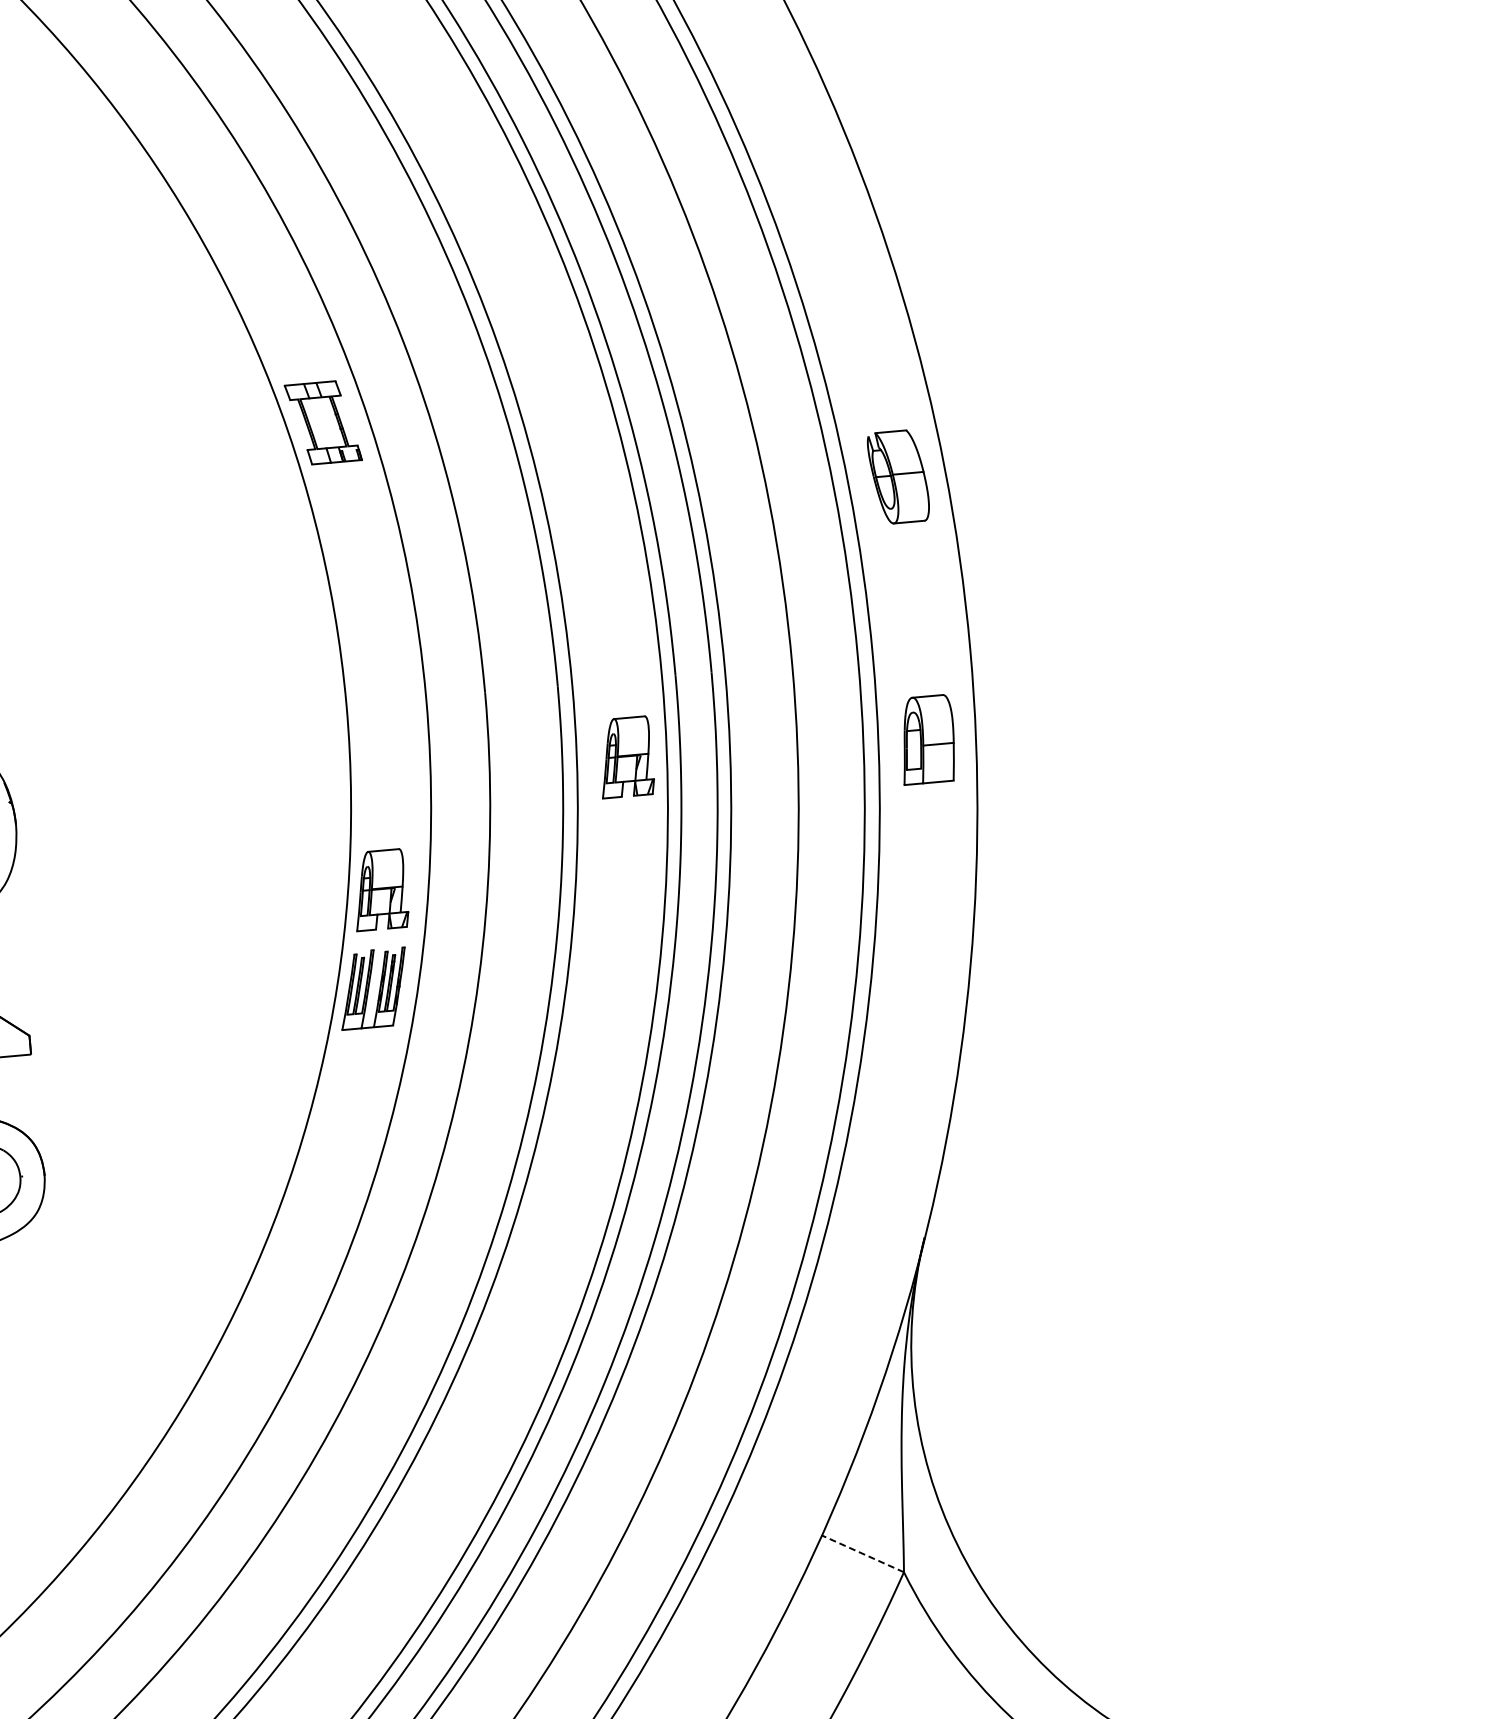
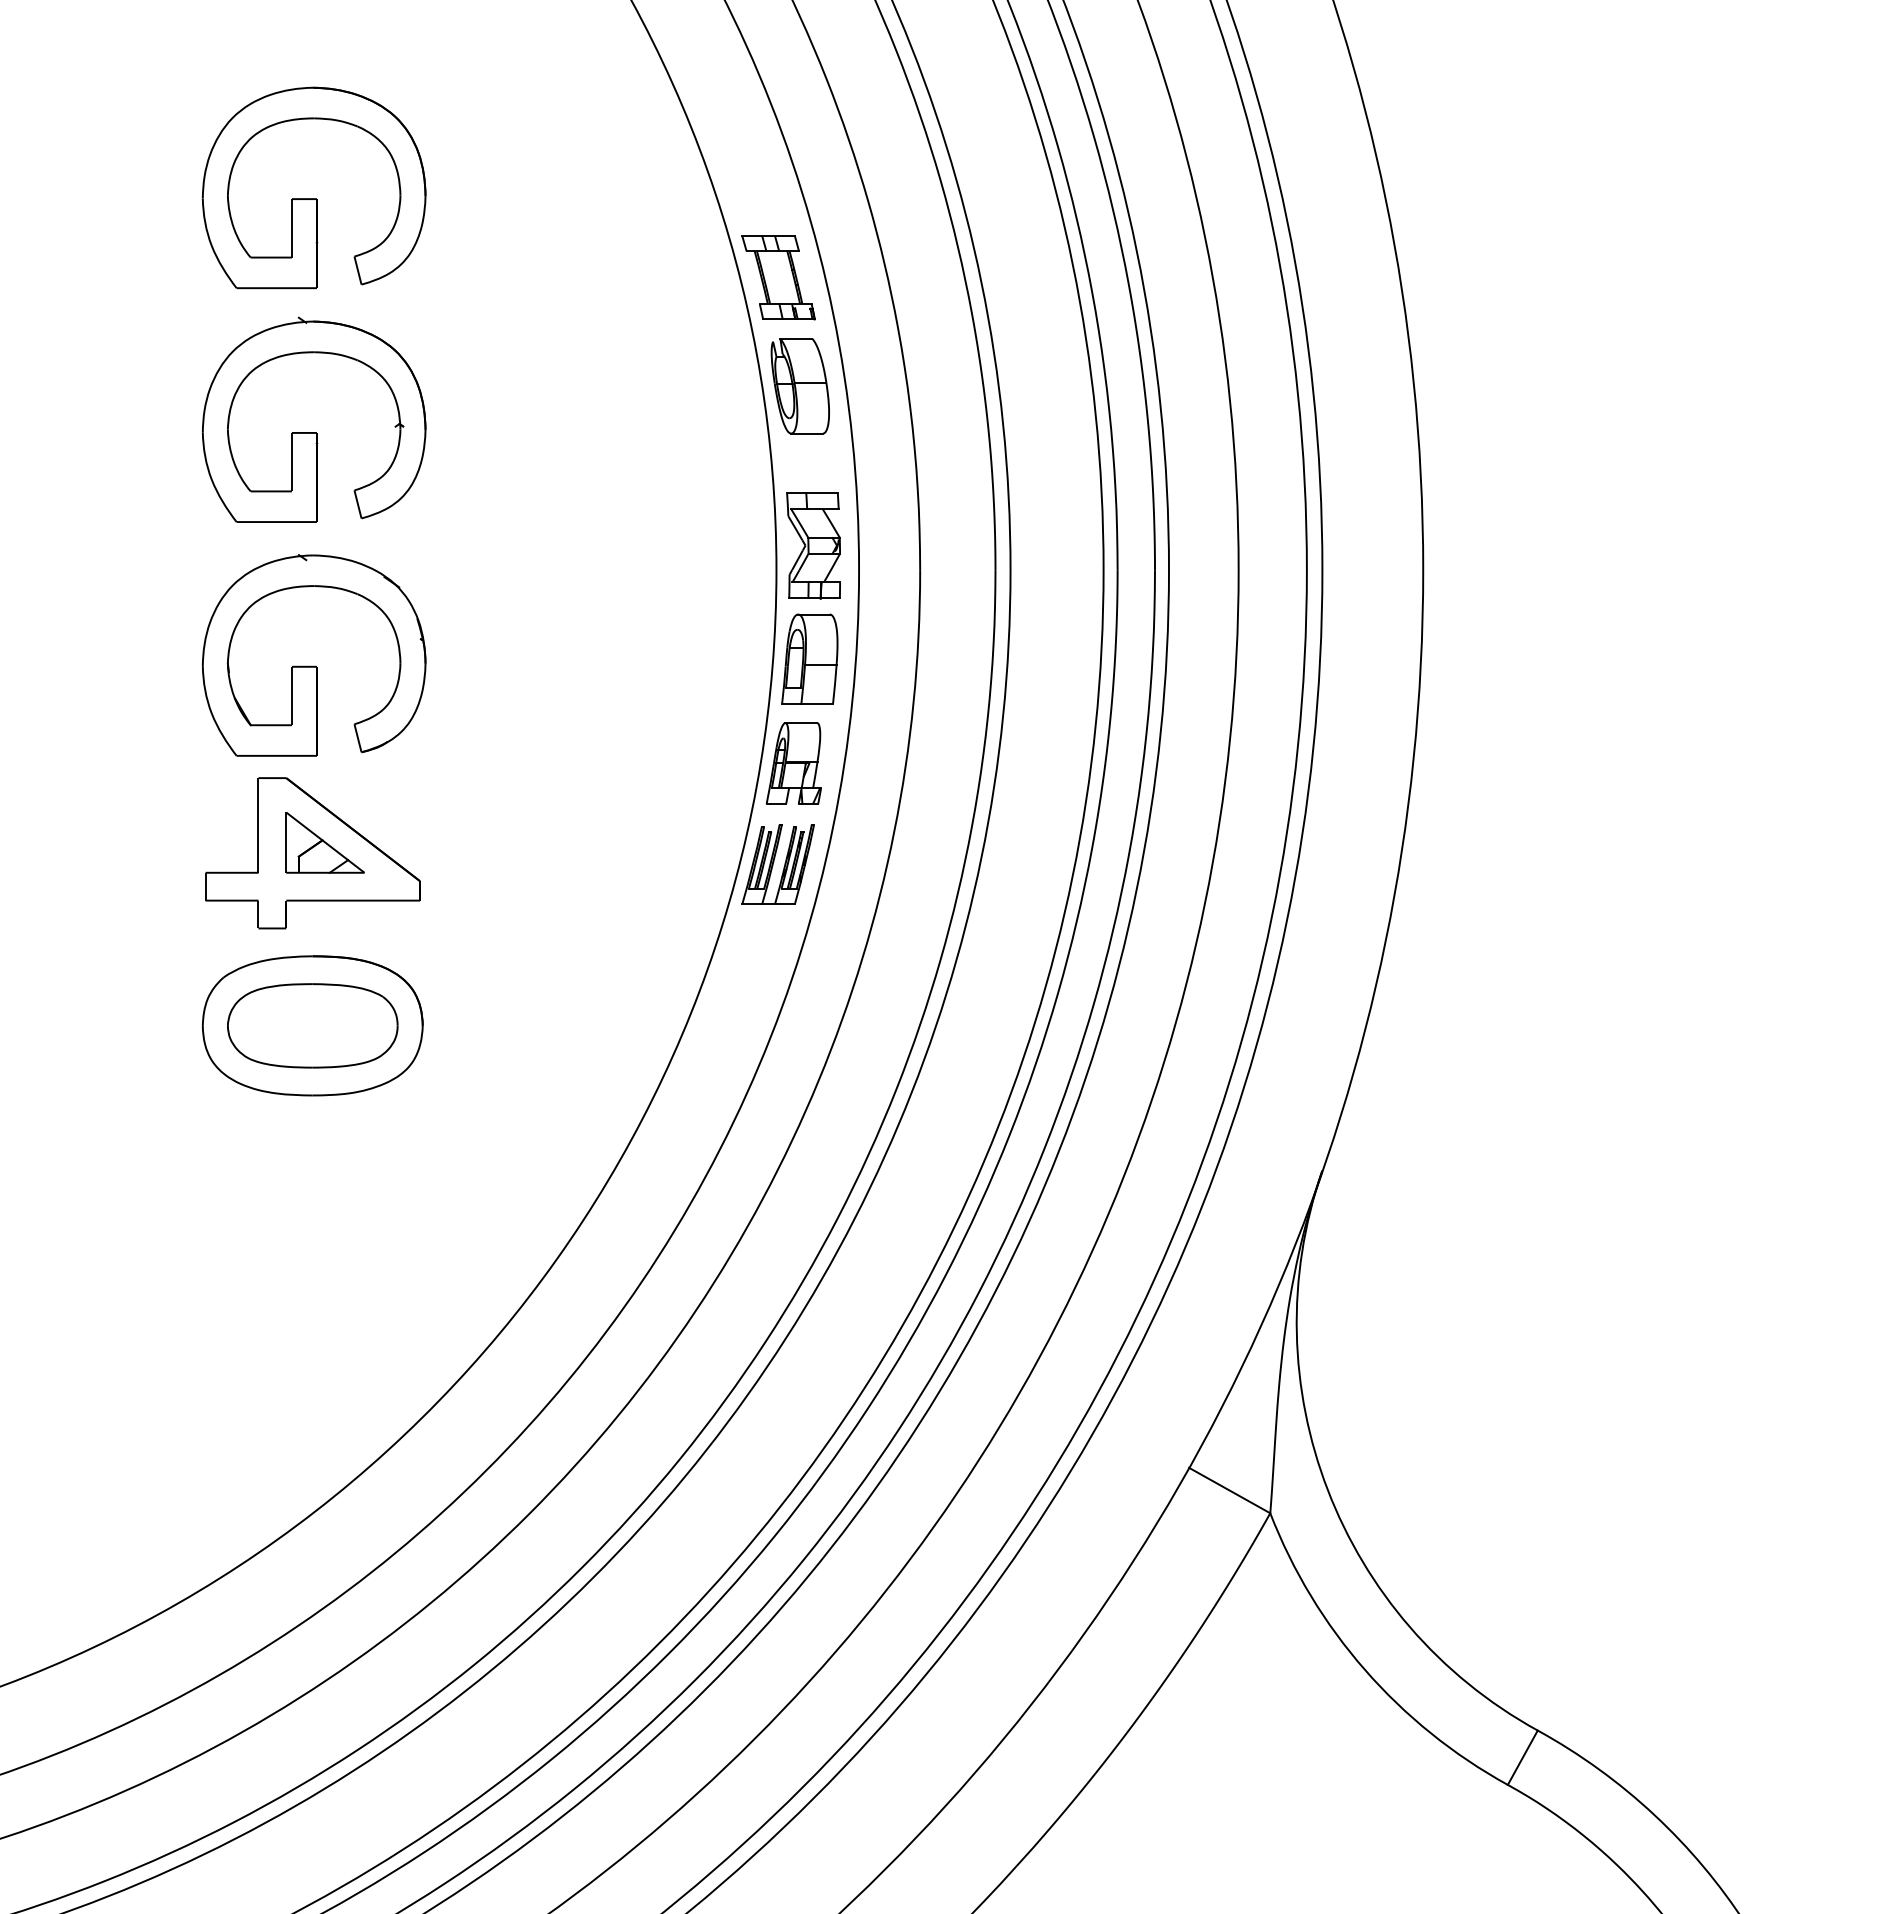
part: (897, 477) -> (799, 386), moved
part: (380, 678) -> (813, 545), added
part: (927, 739) -> (809, 658), moved
part: (625, 757) -> (1058, 649), removed
line: (862, 1553) -> (1229, 1490), dashed -> solid

